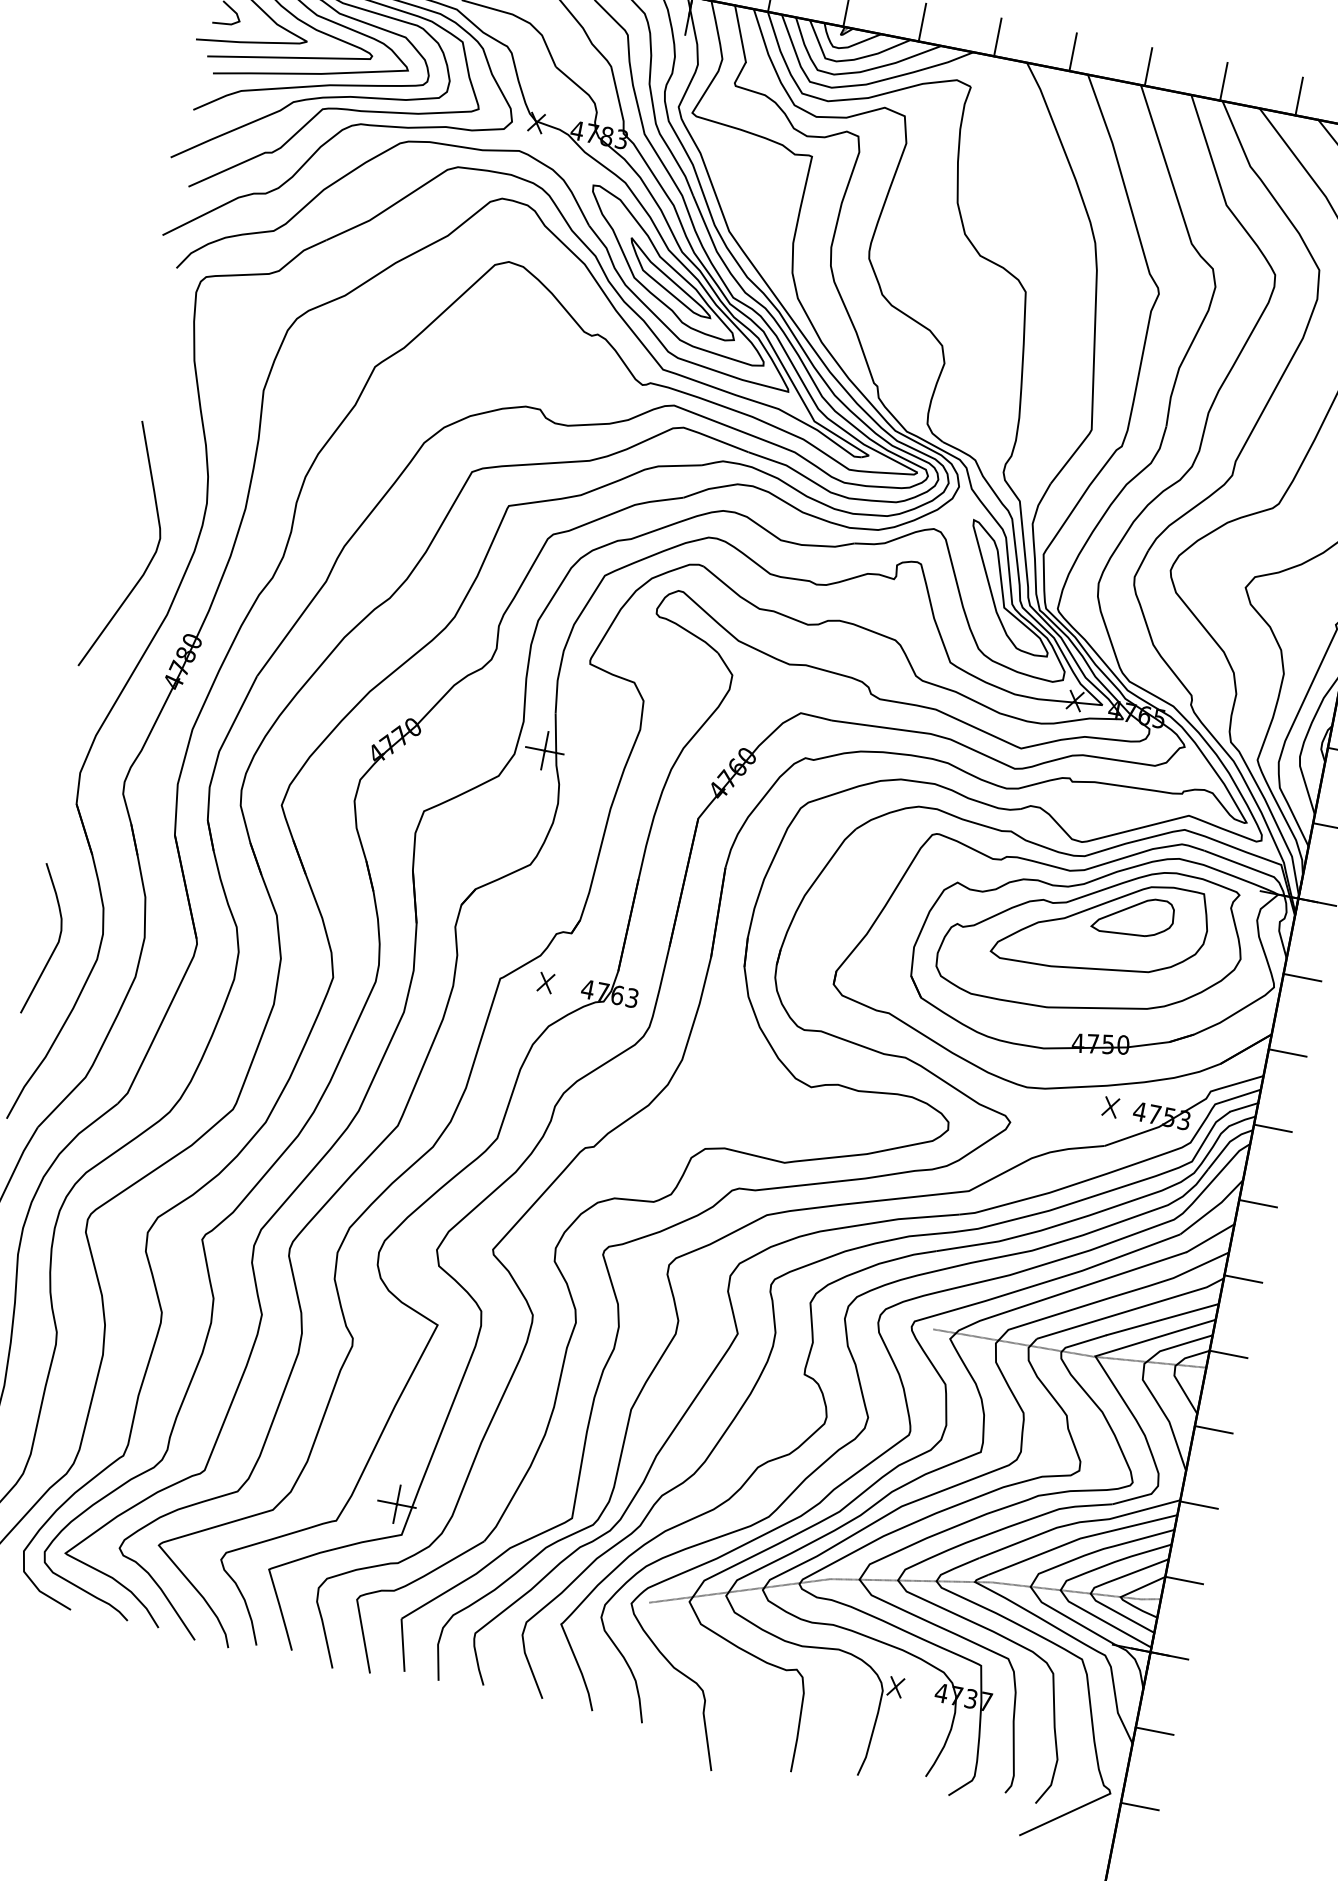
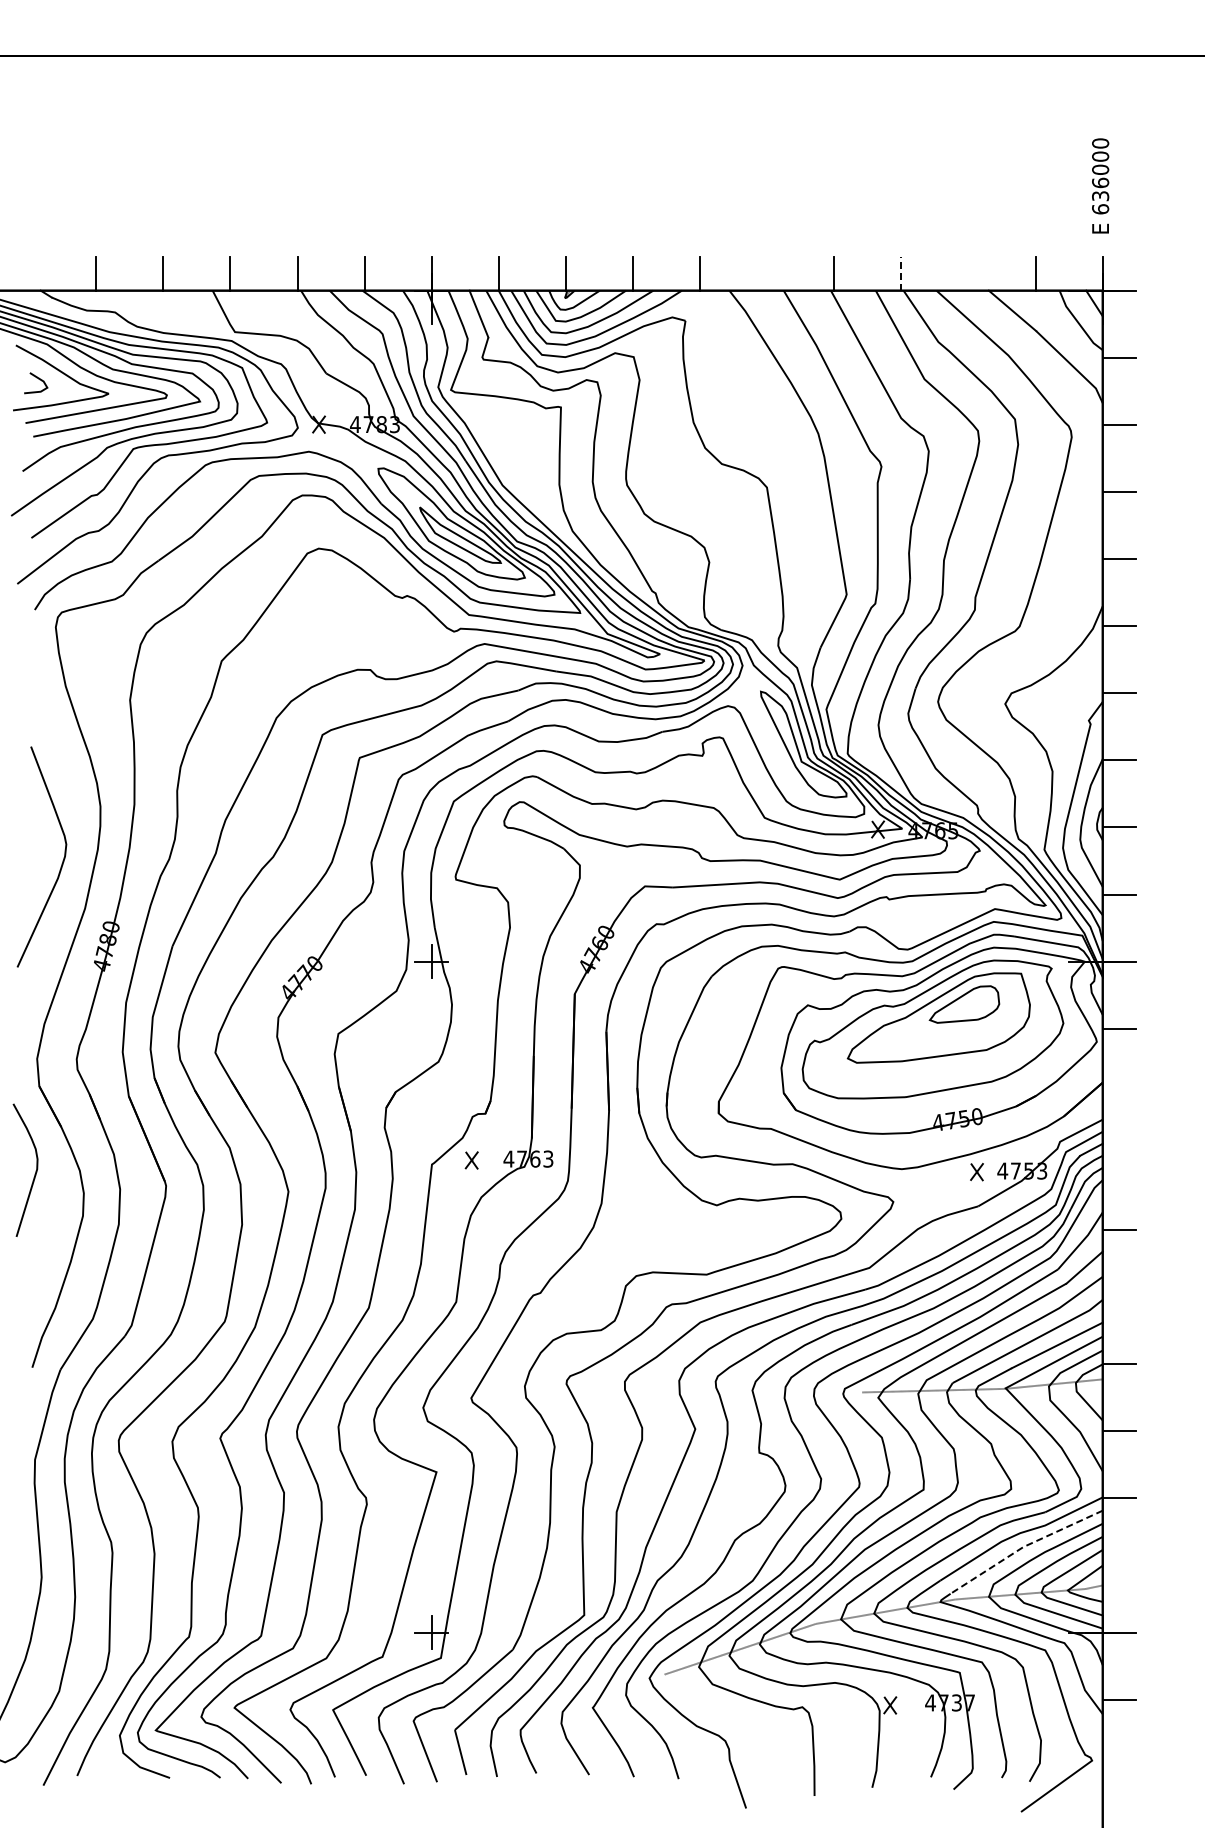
line: (1073, 51) -> (767, 273), removed
line: (1223, 81) -> (901, 273), solid -> dashed
line: (1299, 96) -> (968, 273), removed
curve: (56, 942) -> (35, 1170), moved
line: (1287, 1052) -> (1119, 1095), removed
line: (1272, 1127) -> (1119, 1162), removed
line: (1243, 1279) -> (1119, 1297), removed
line: (1080, 1539) -> (1023, 1547), solid -> dashed
line: (1184, 1580) -> (1119, 1565), removed
line: (1139, 1806) -> (1119, 1766), removed

